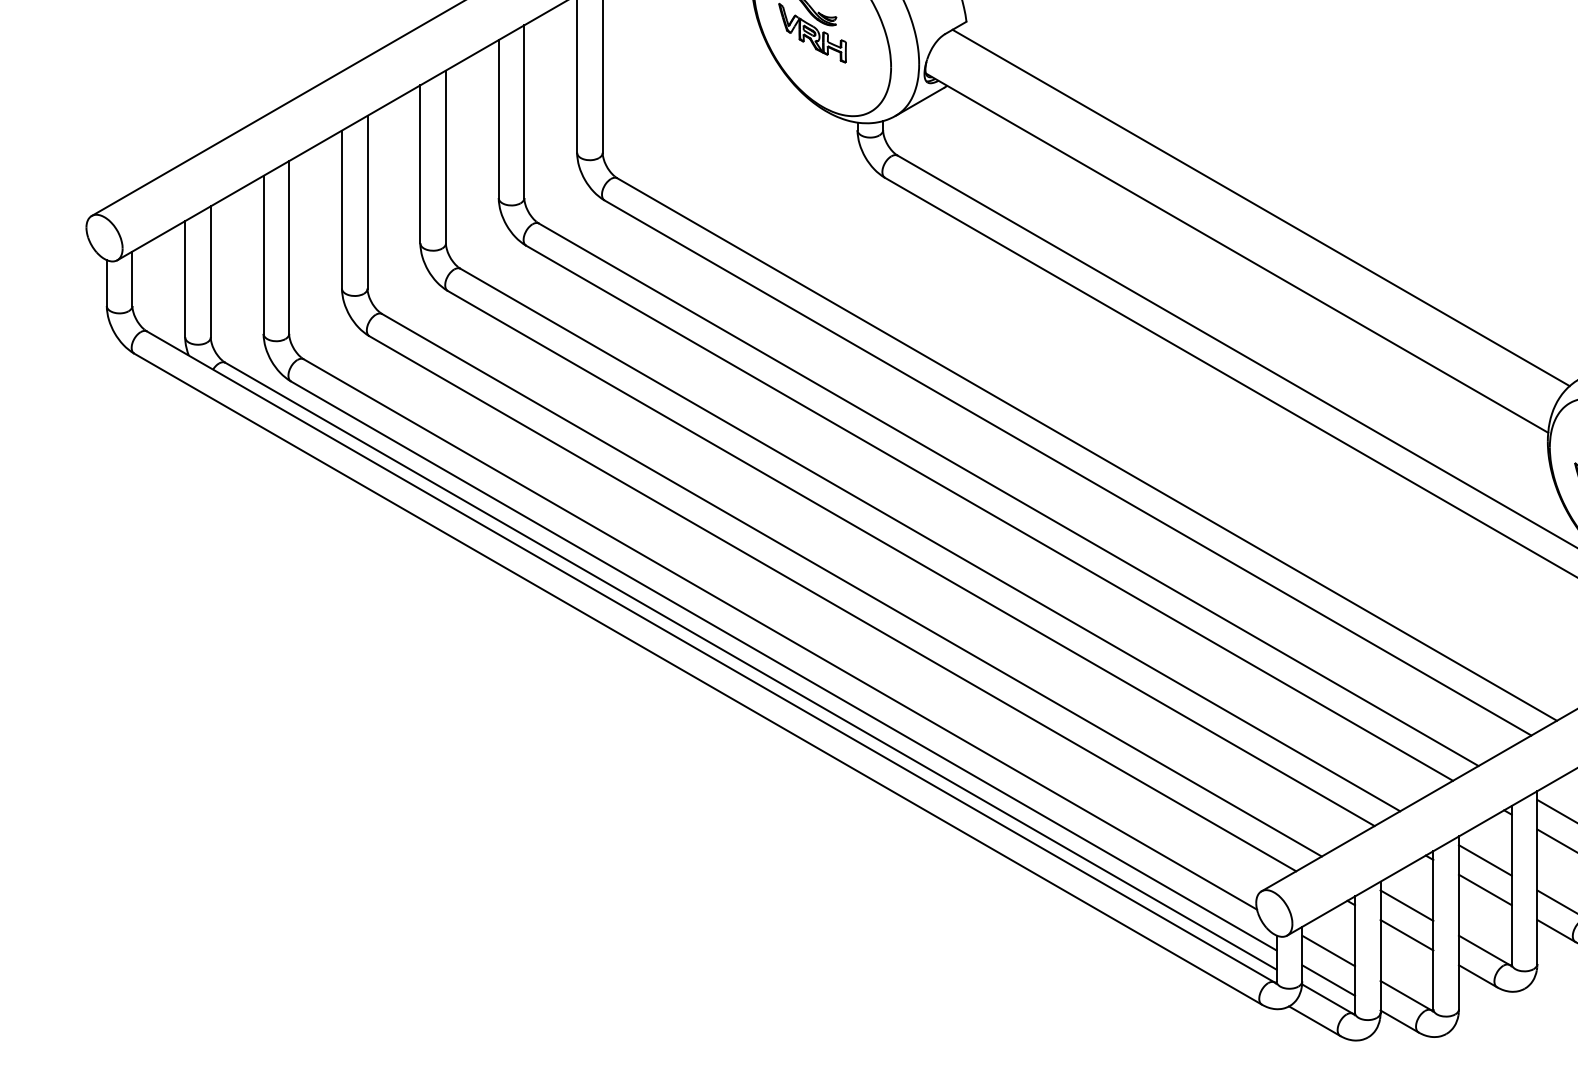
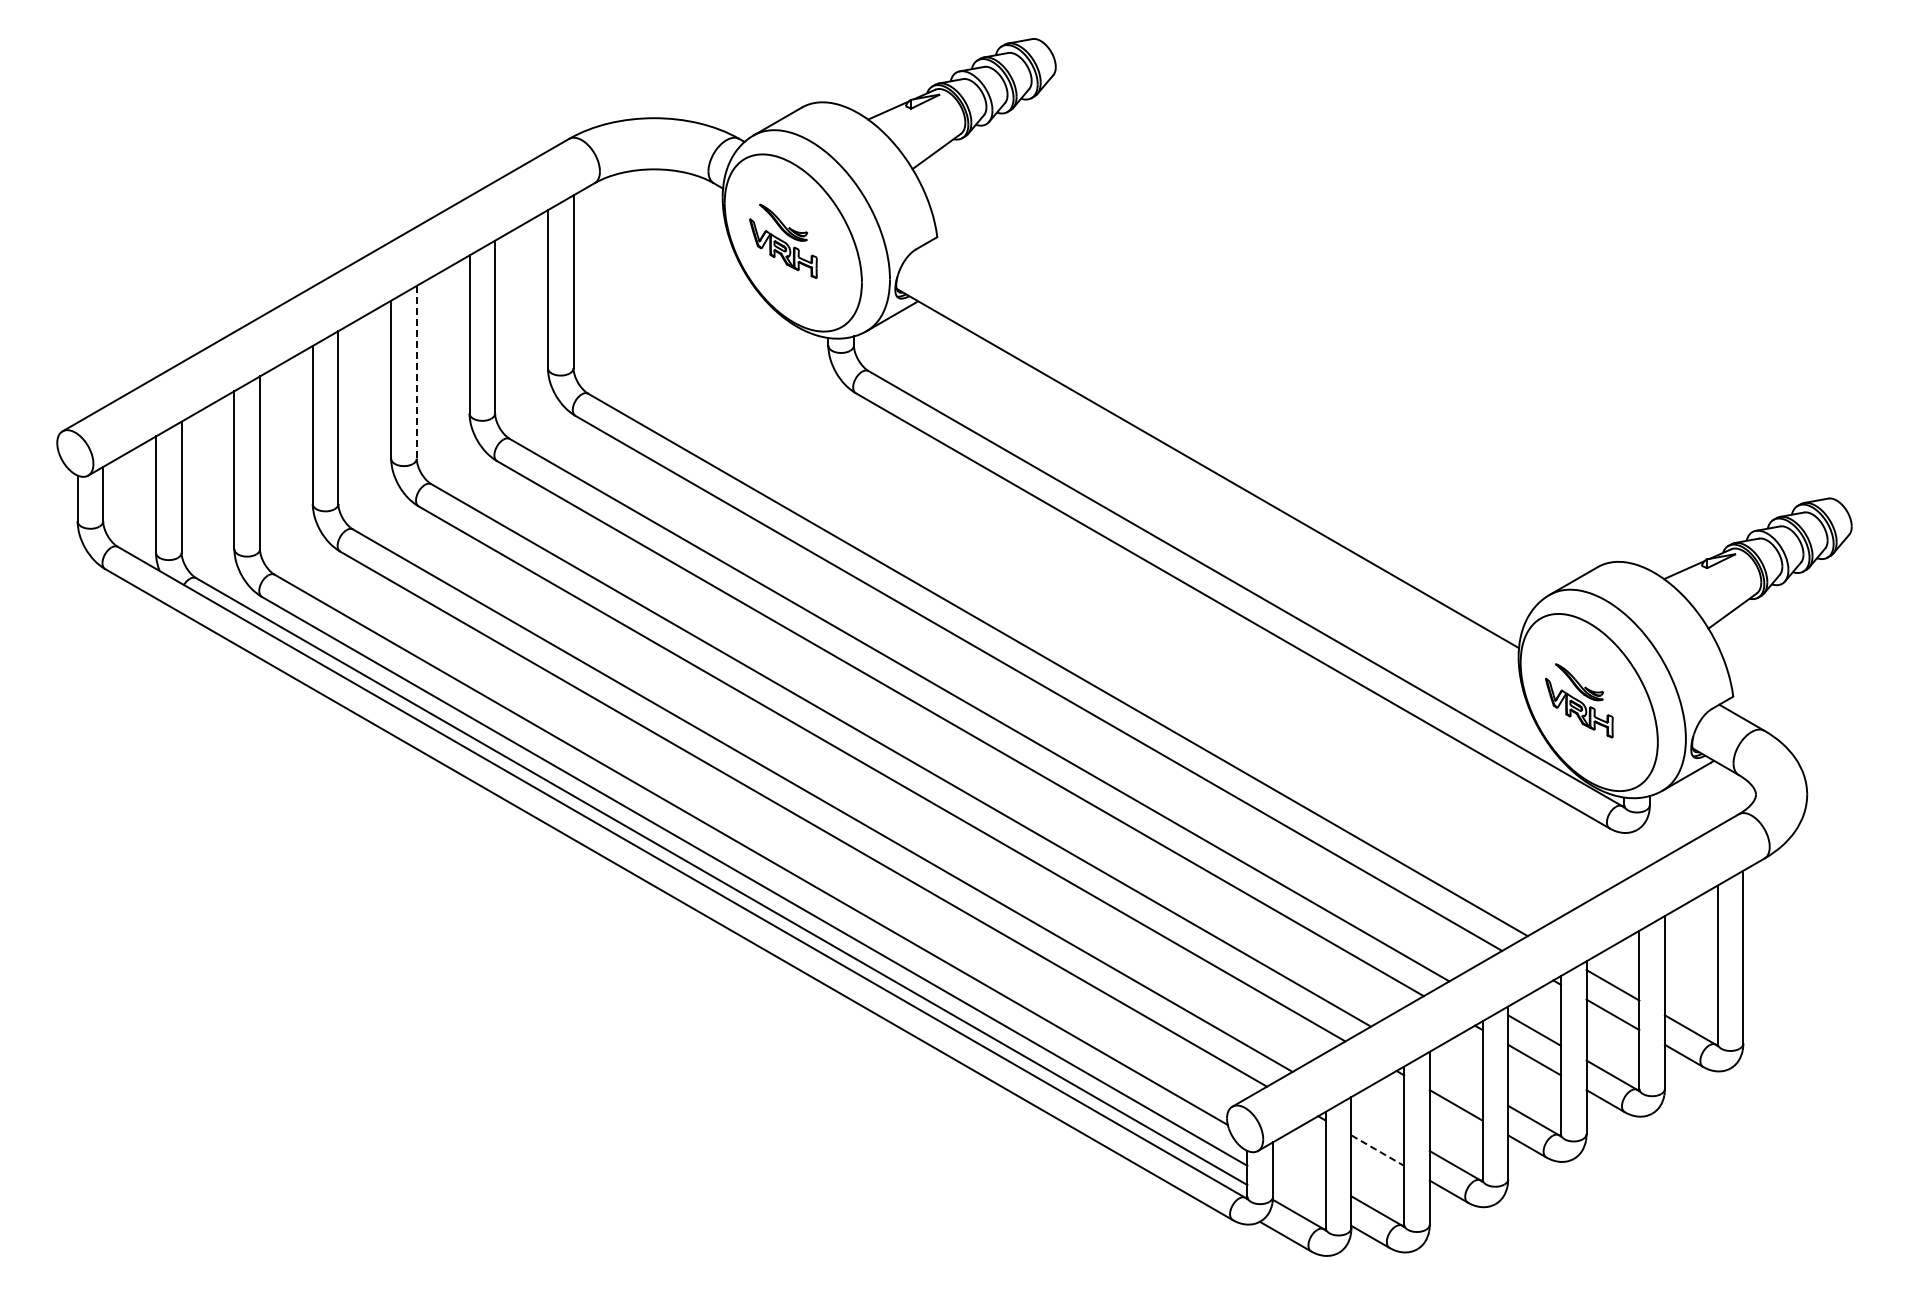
line: (445, 157) -> (416, 372), solid -> dashed
line: (1260, 208) -> (1231, 423), removed
line: (1484, 860) -> (1455, 1075), removed
line: (1406, 905) -> (1377, 1120), removed
line: (1407, 935) -> (1378, 1150), solid -> dashed
line: (1328, 951) -> (1299, 1166), removed
line: (1328, 980) -> (1299, 1195), removed

